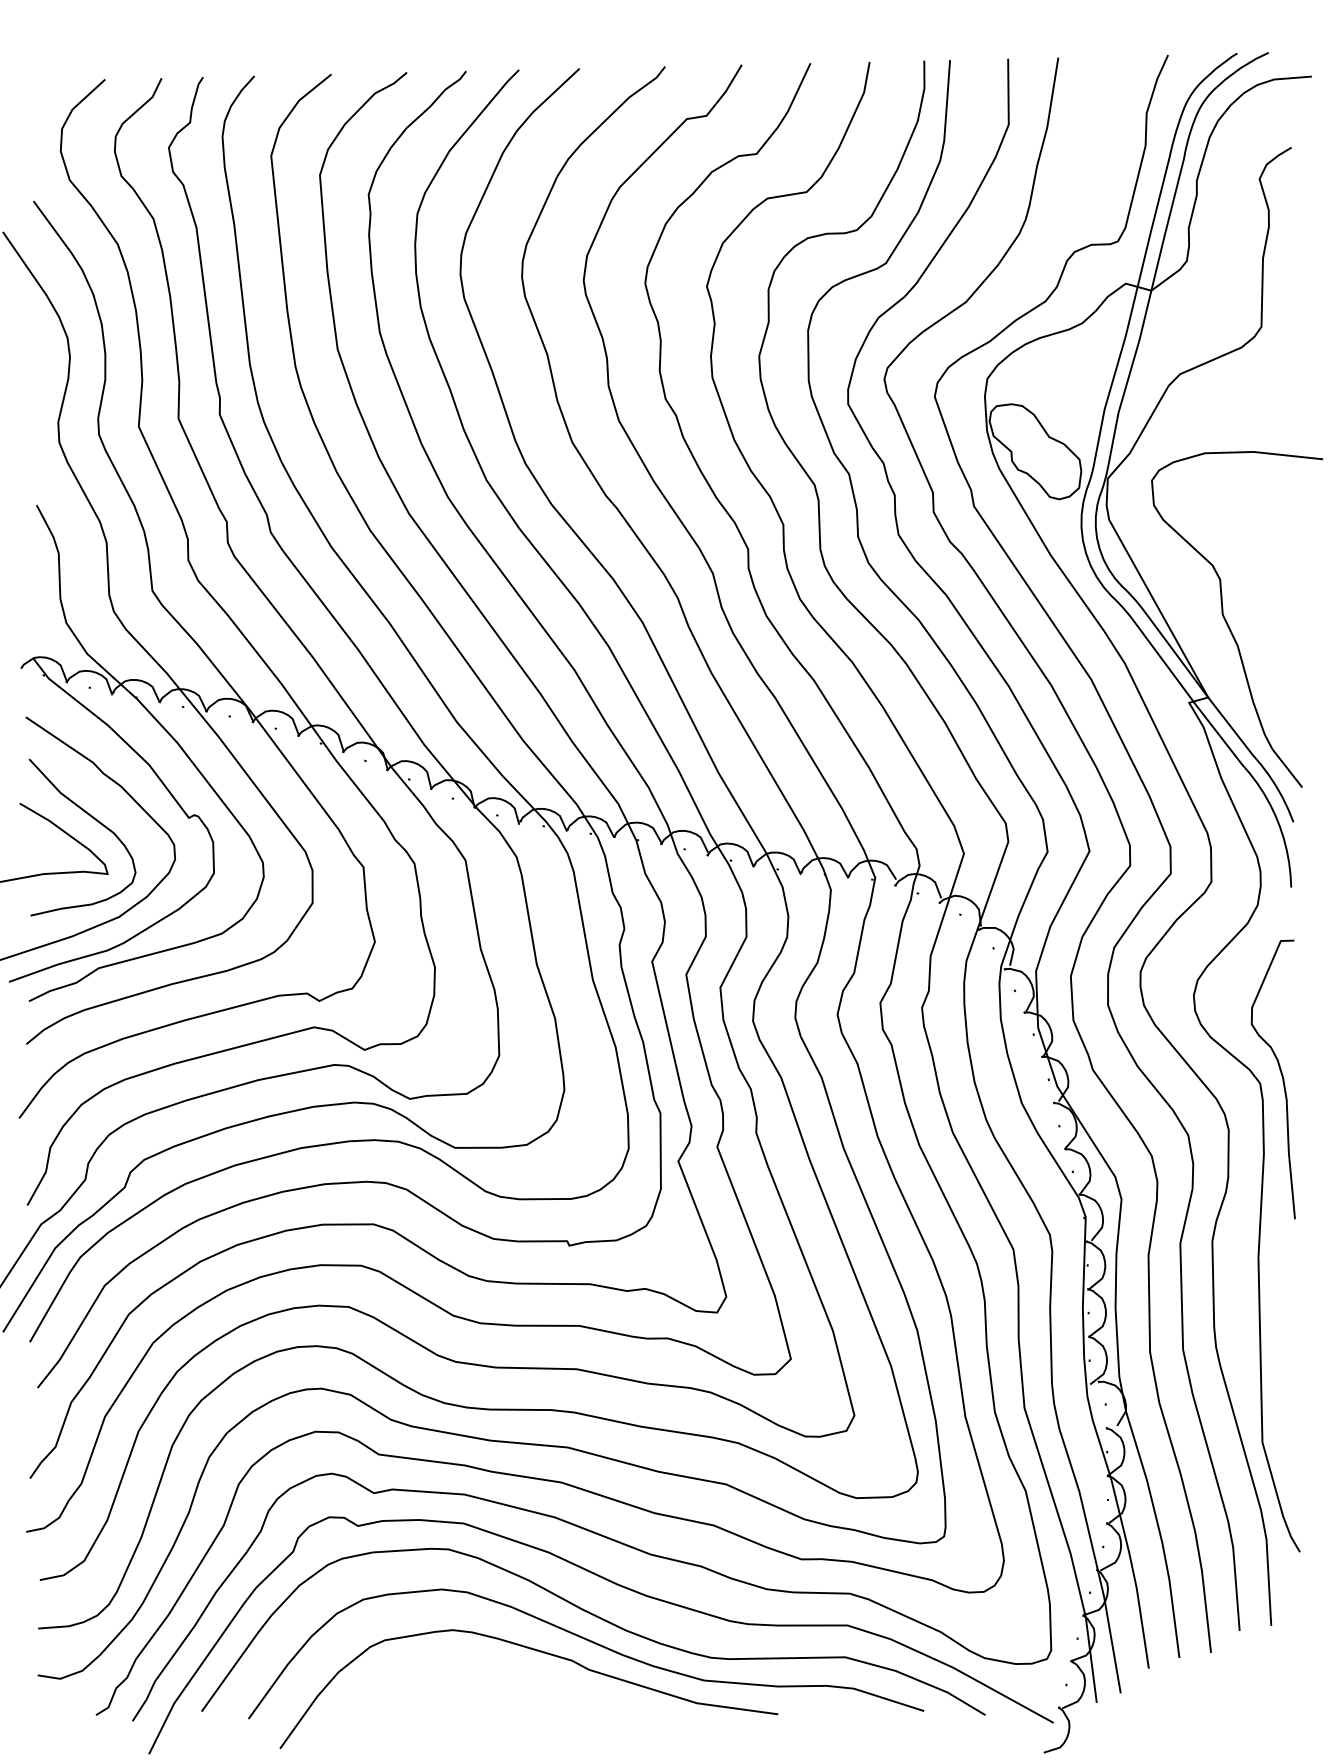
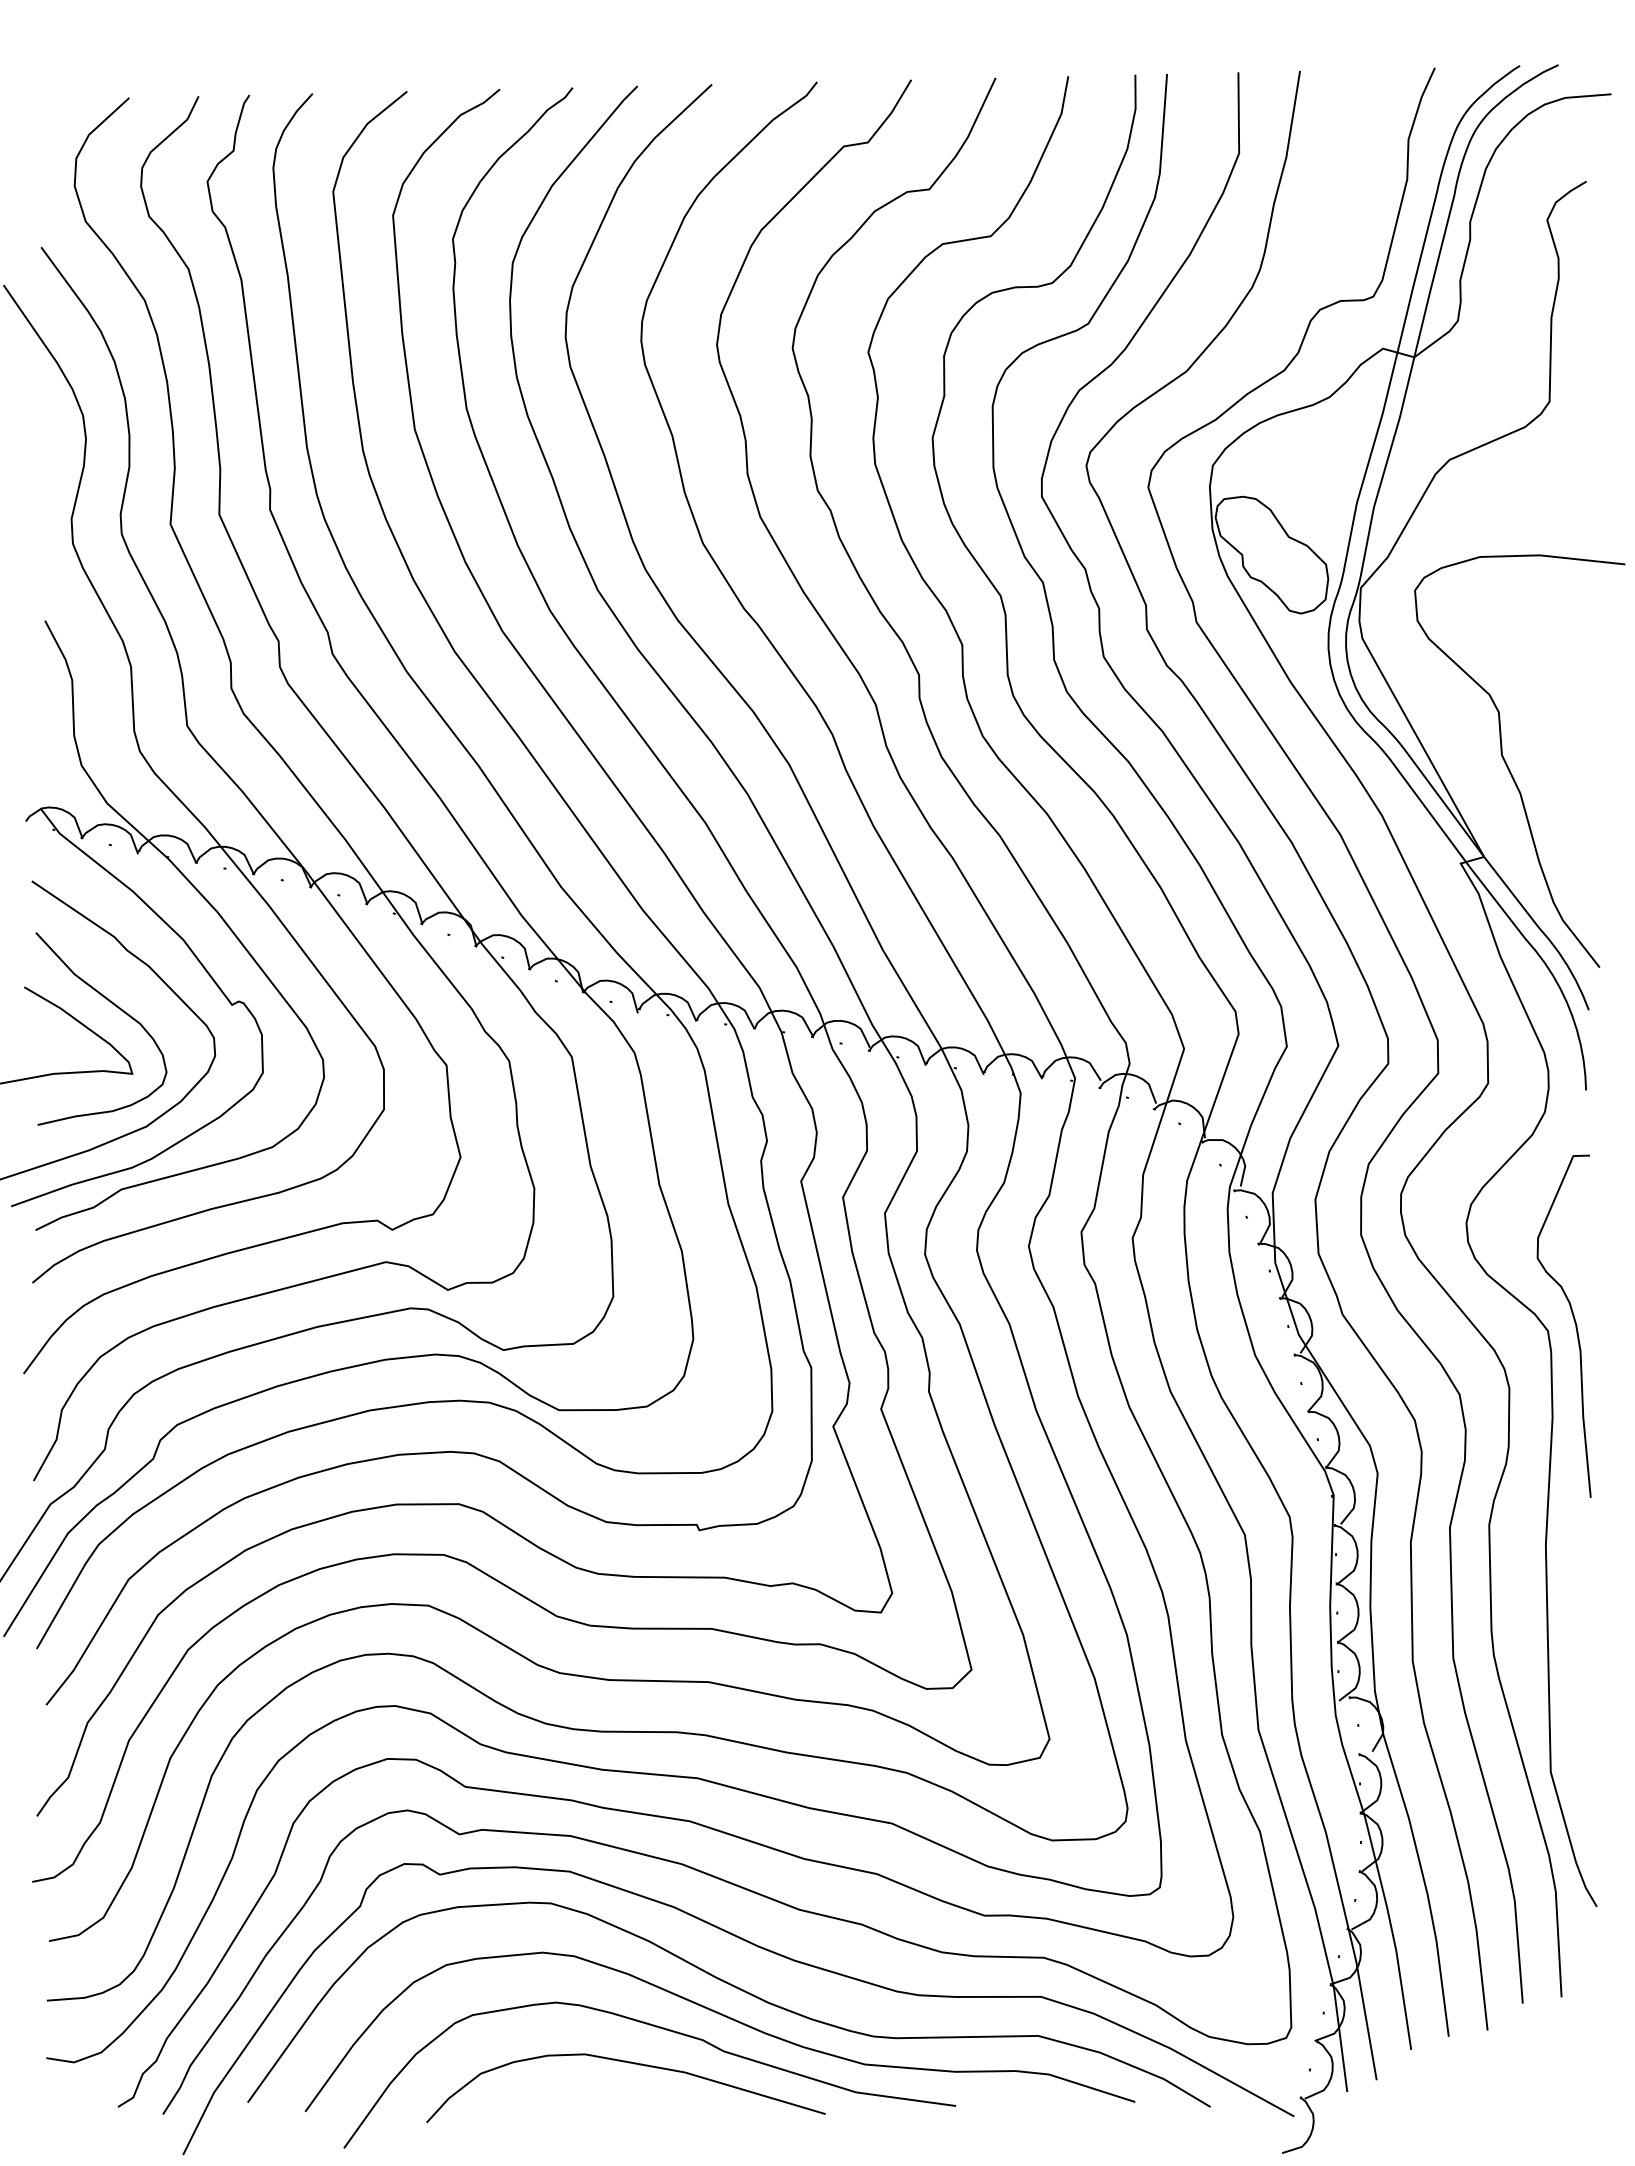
curve: (511, 1679) -> (628, 2063), added

